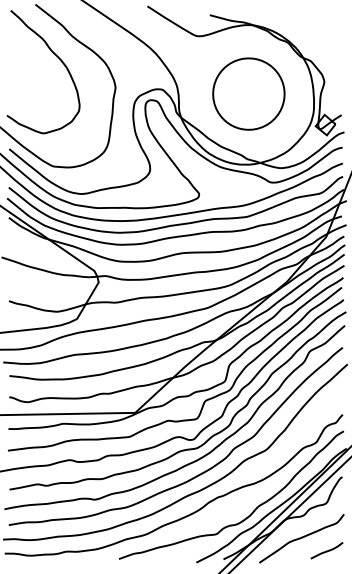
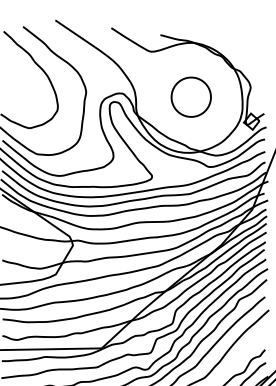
part: (248, 93) -> (190, 96), size x0.7

